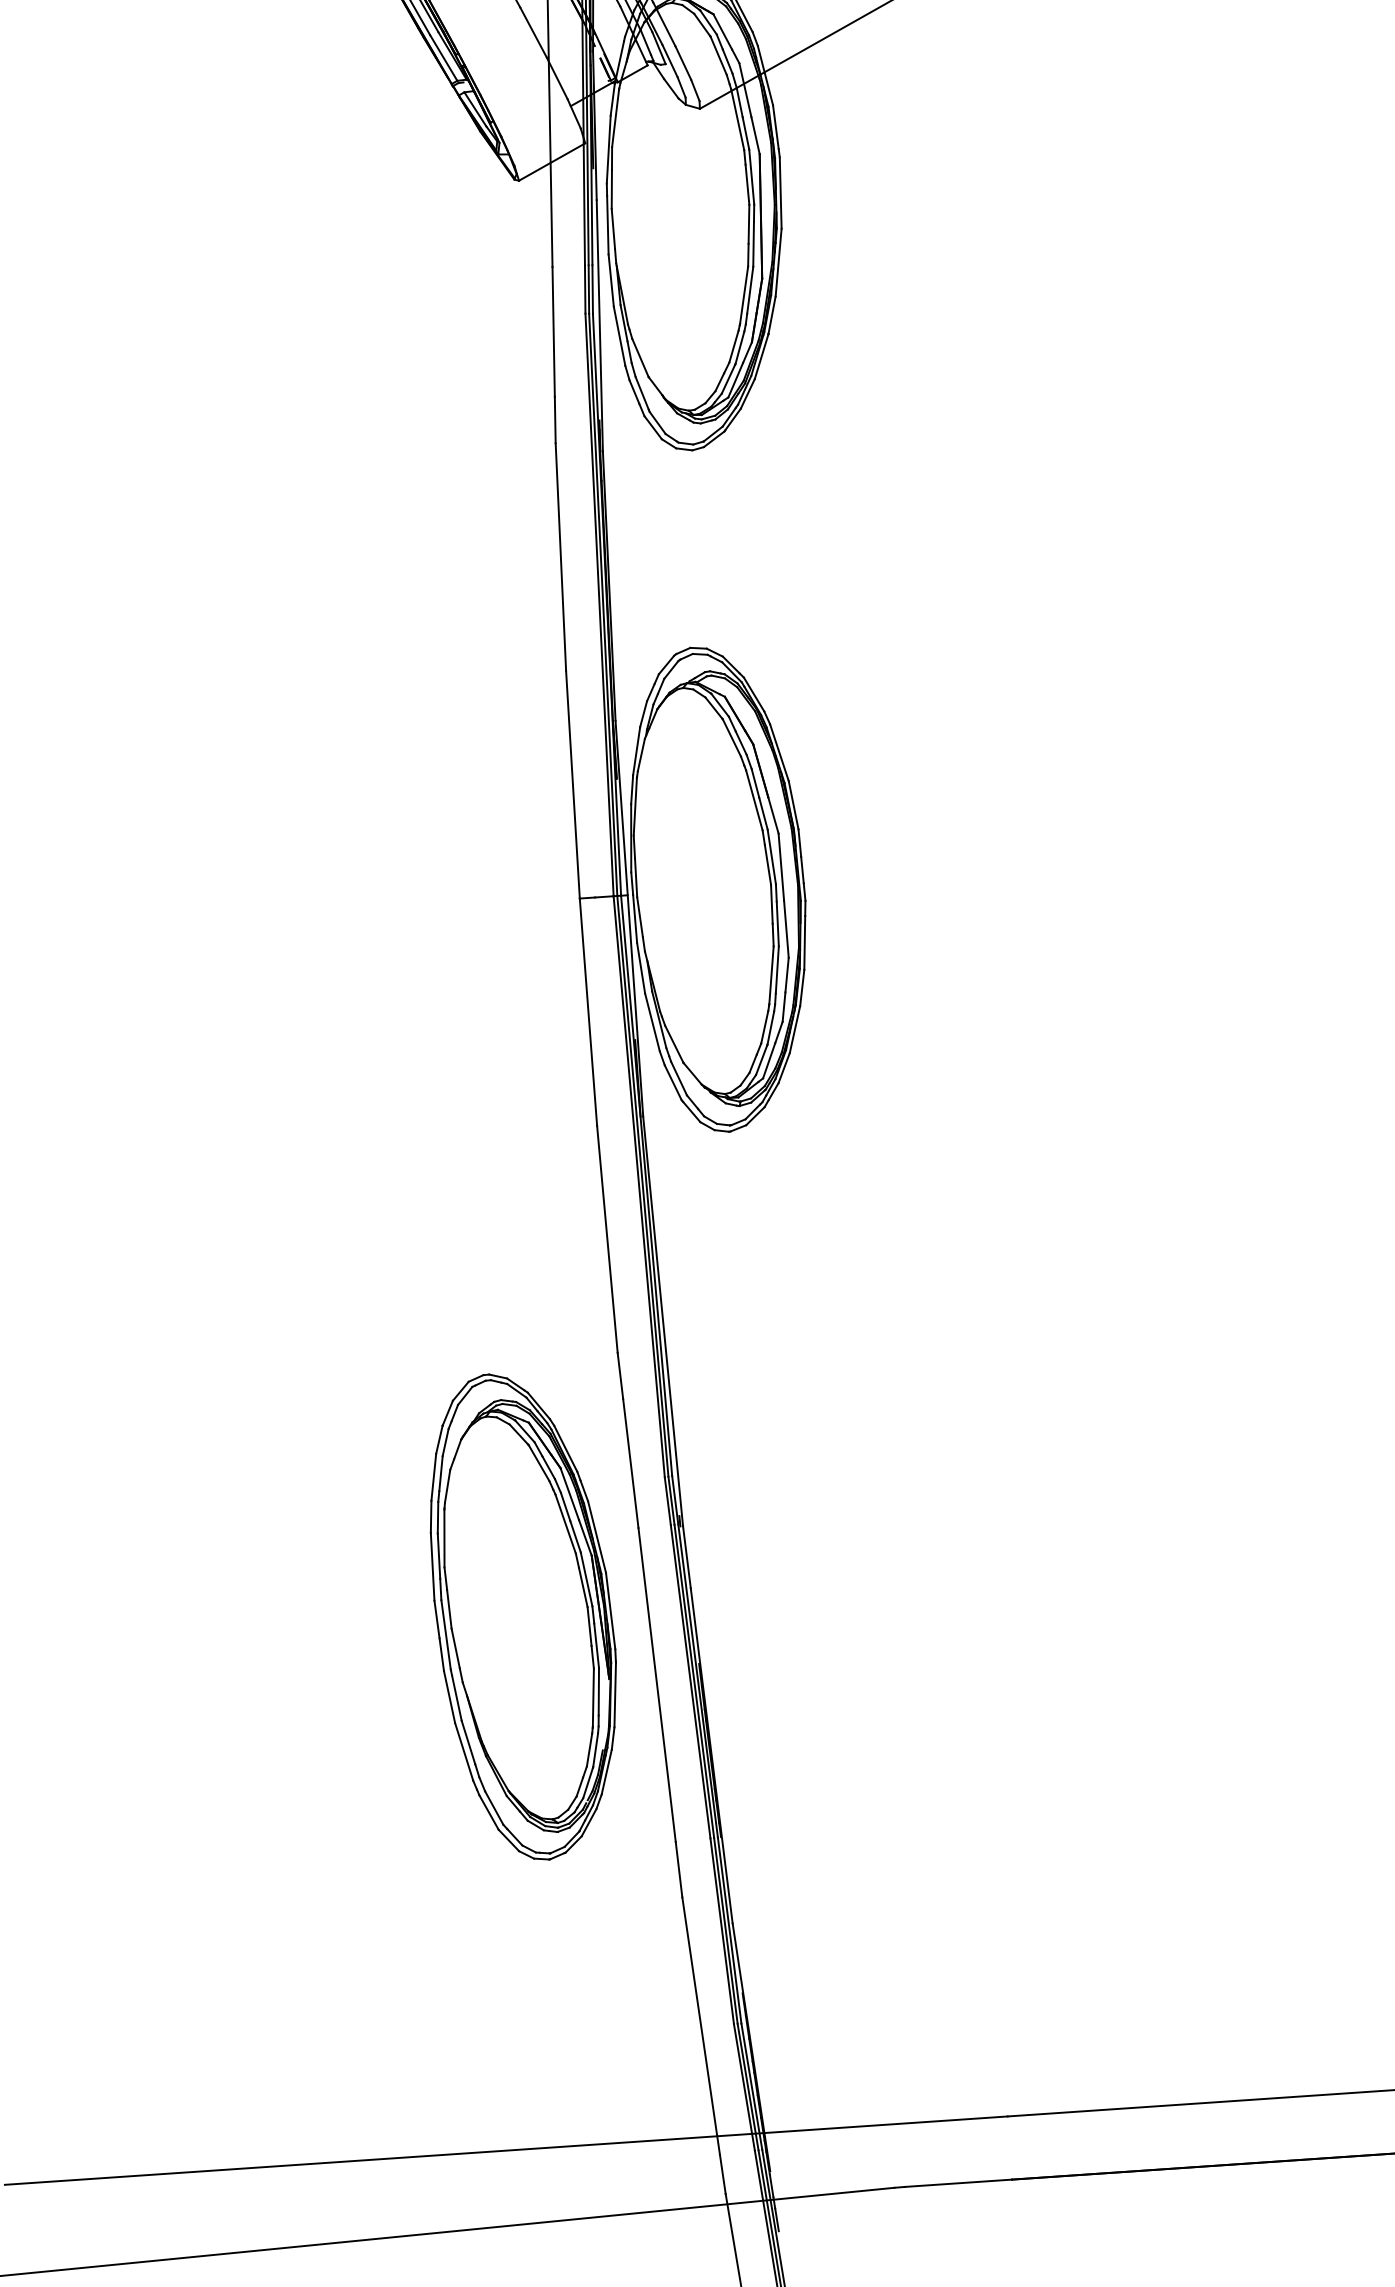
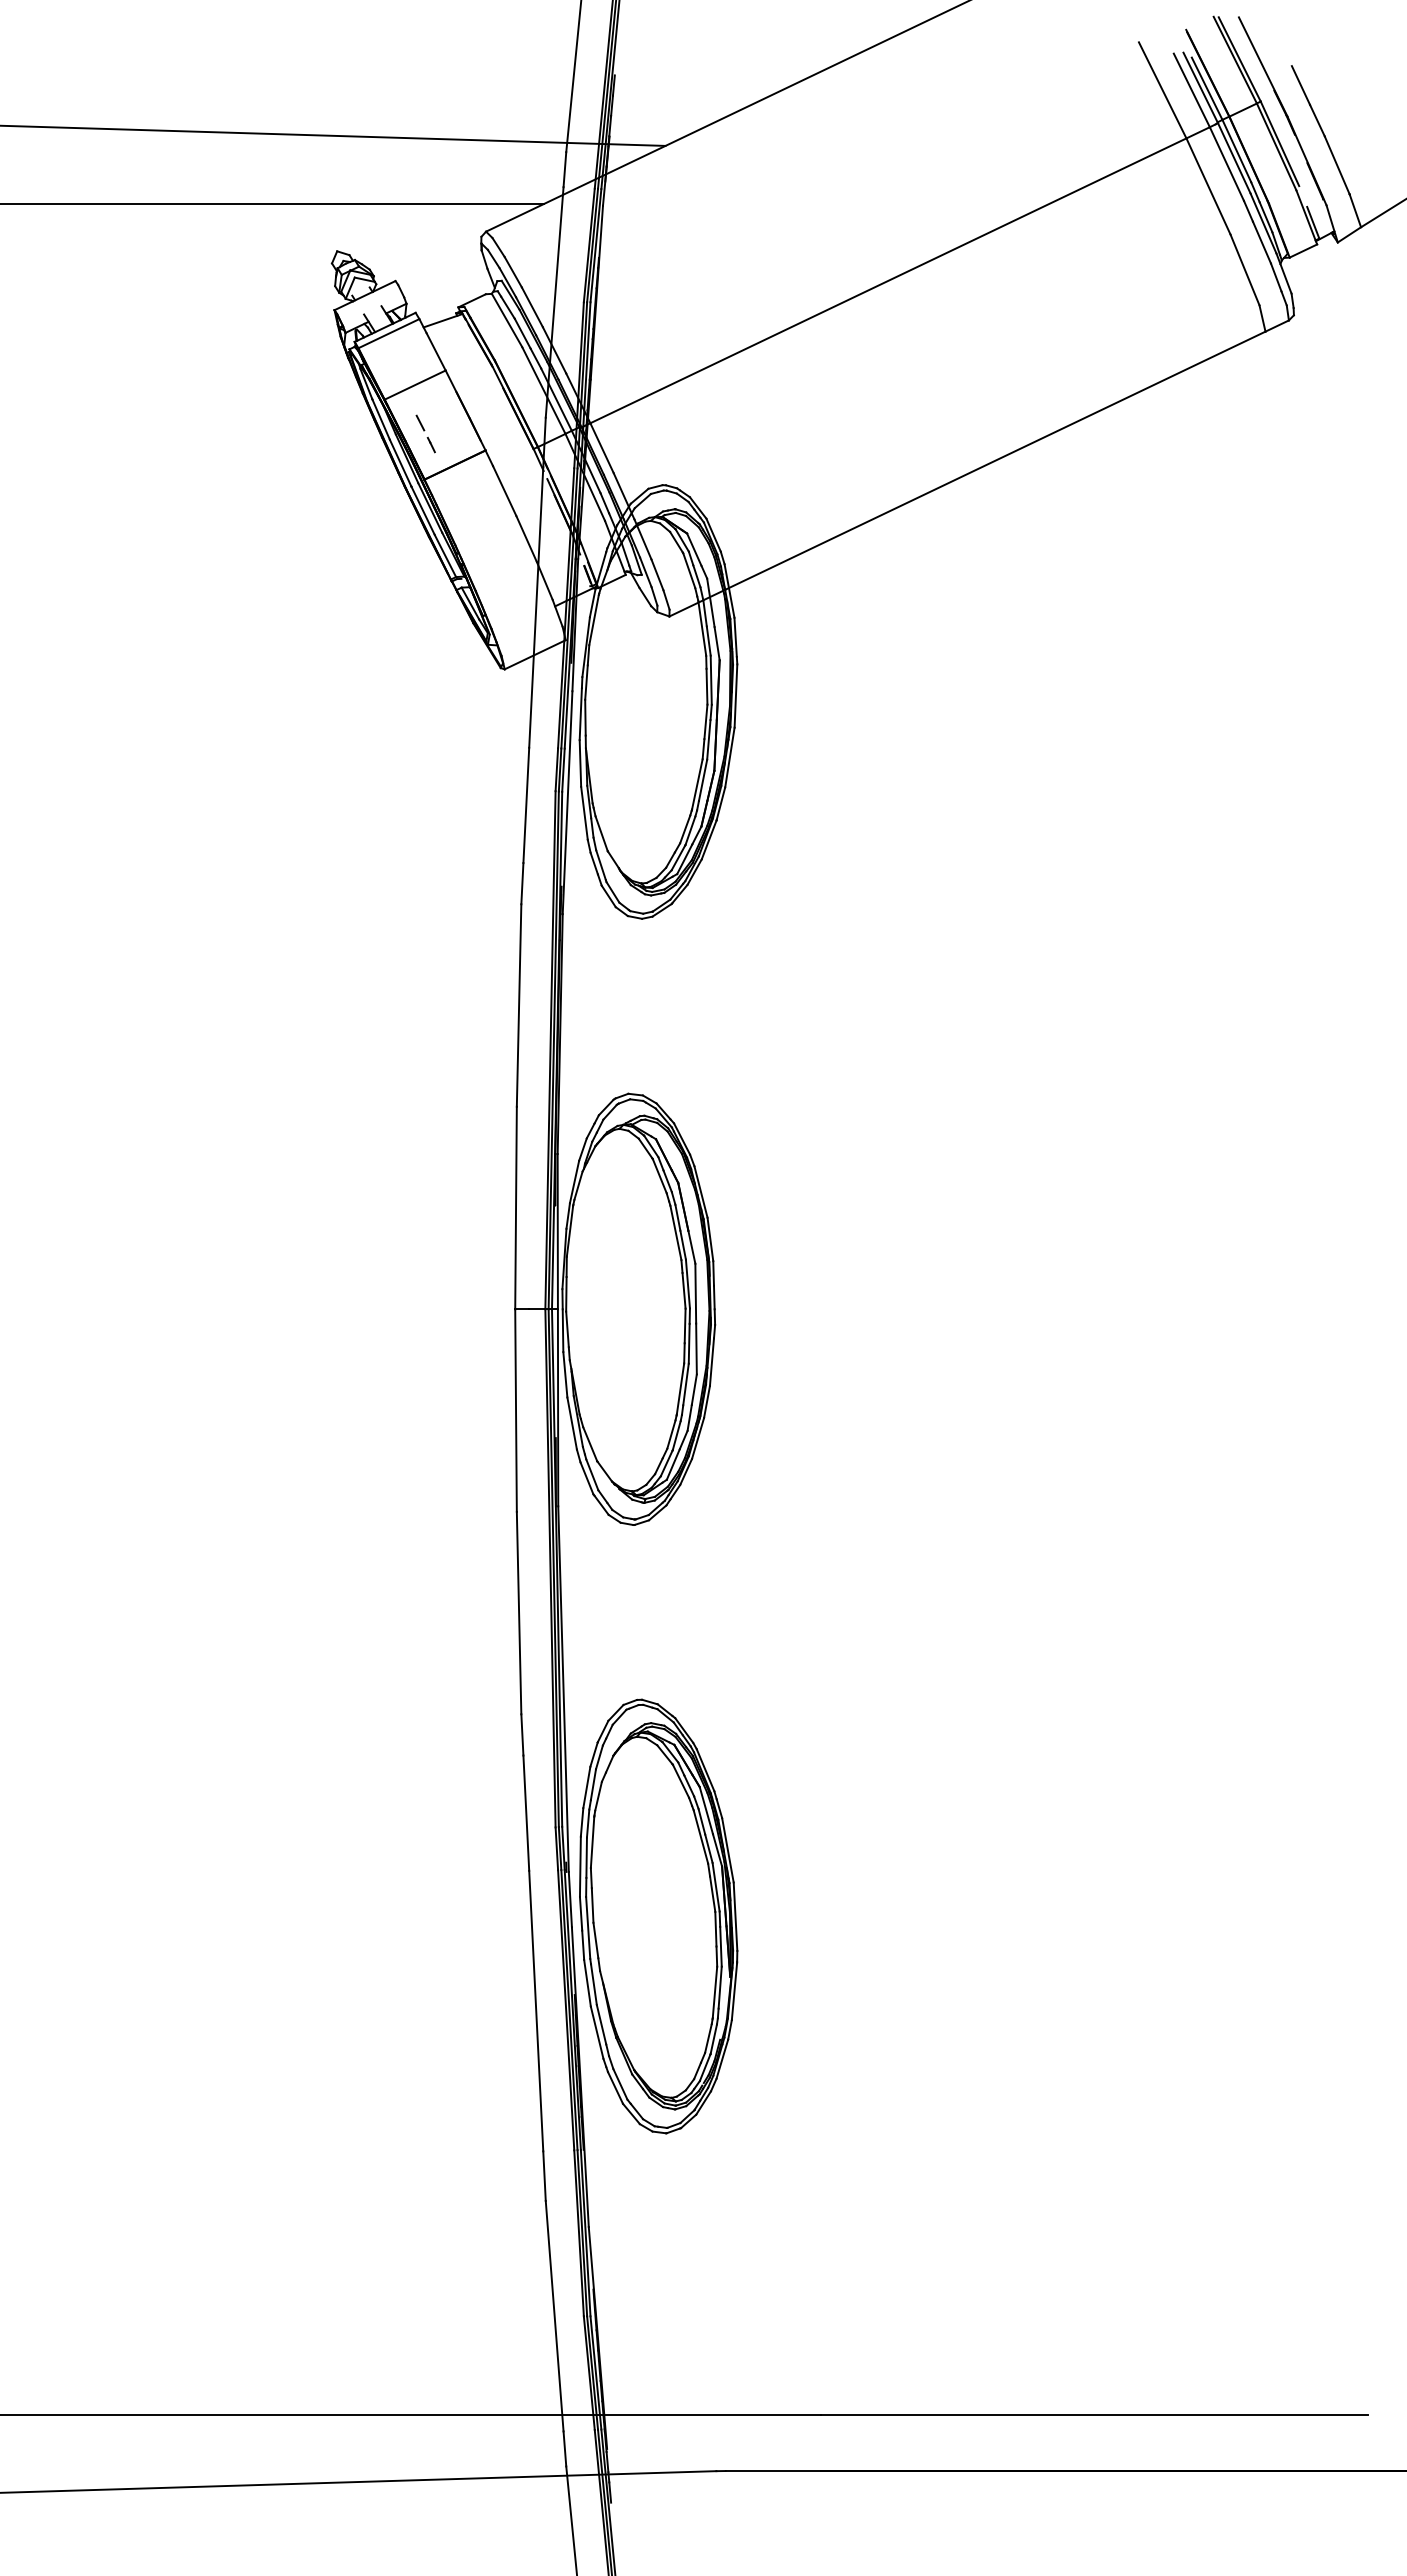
part: (524, 1616) -> (658, 1916), moved

